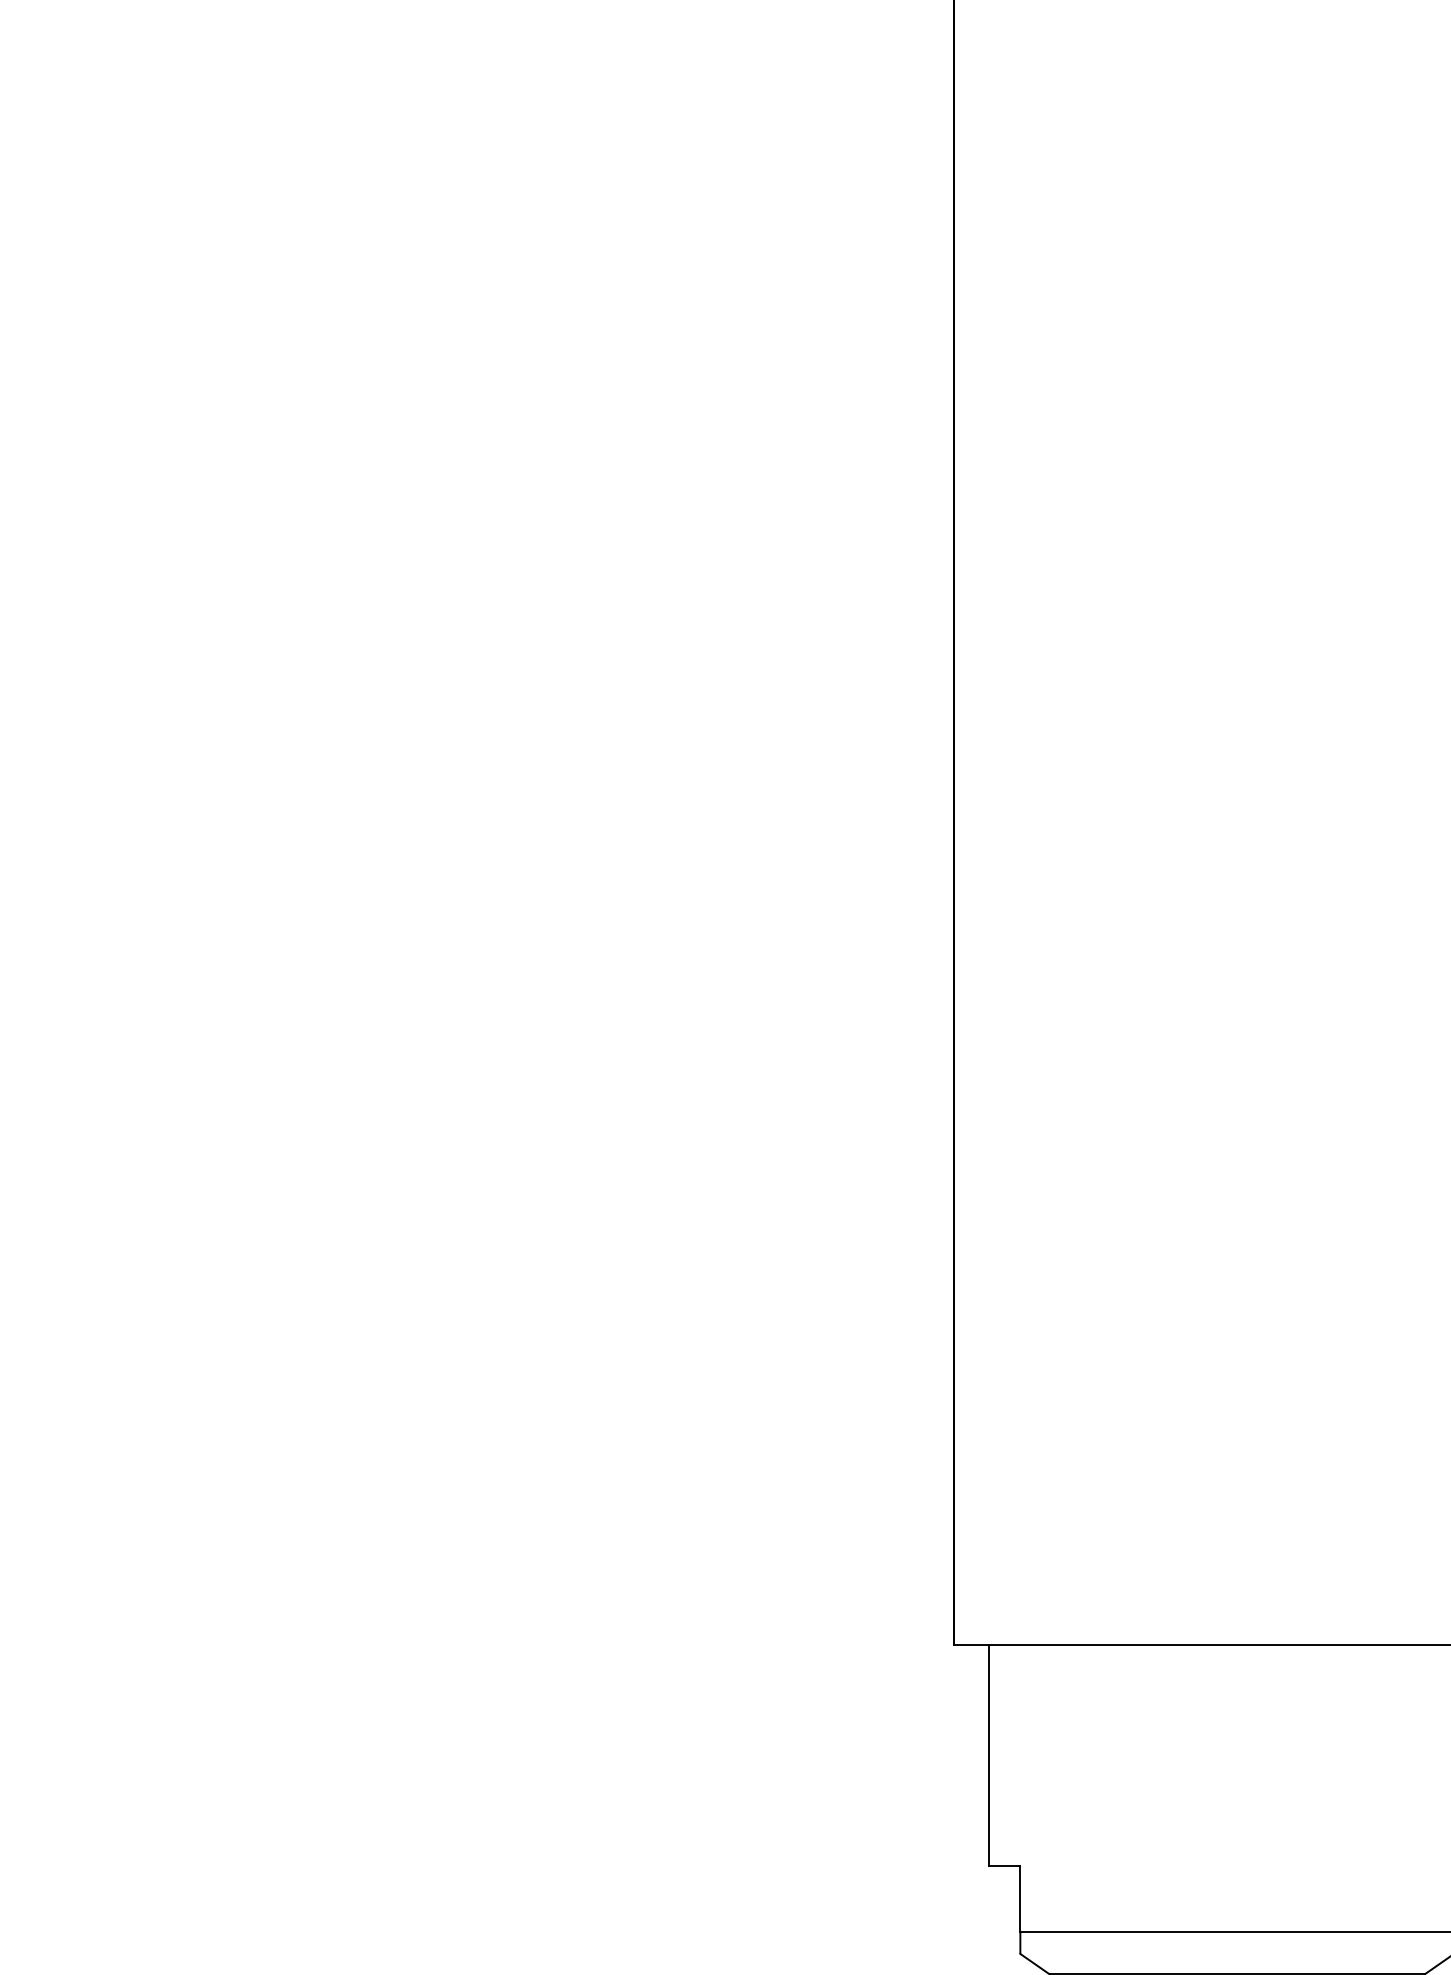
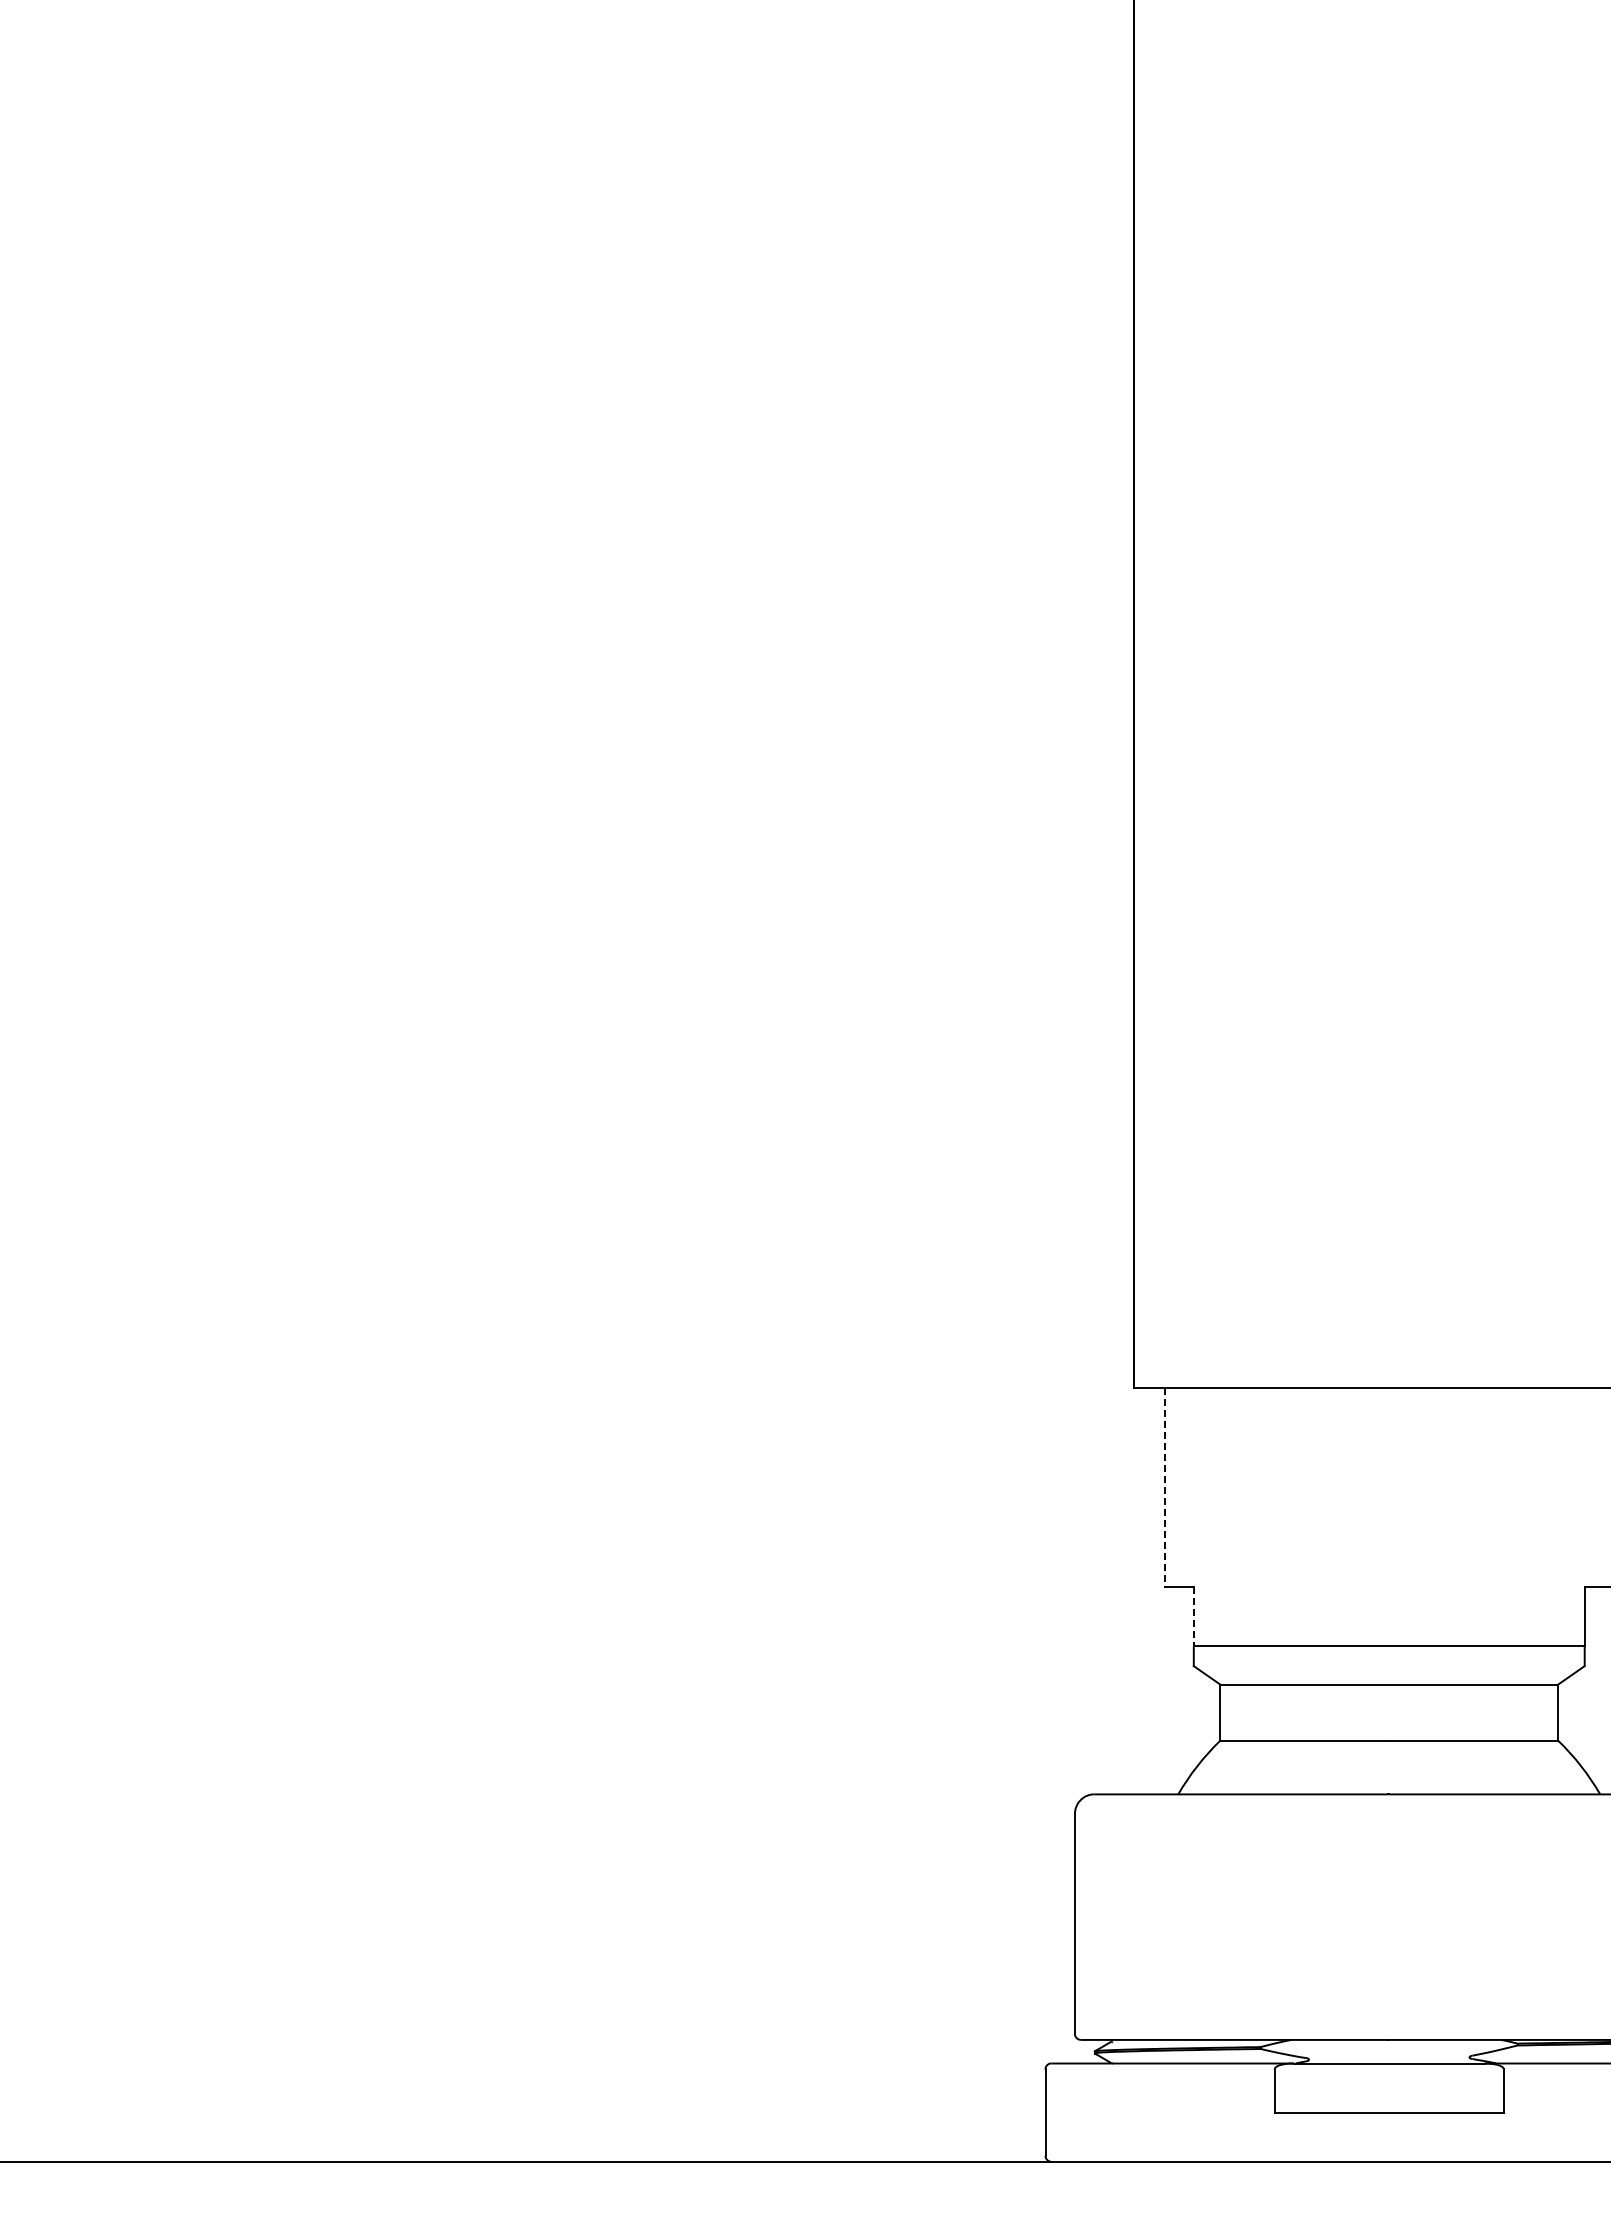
line: (988, 1755) -> (1165, 1487), solid -> dashed
line: (1020, 1899) -> (1193, 1617), solid -> dashed

